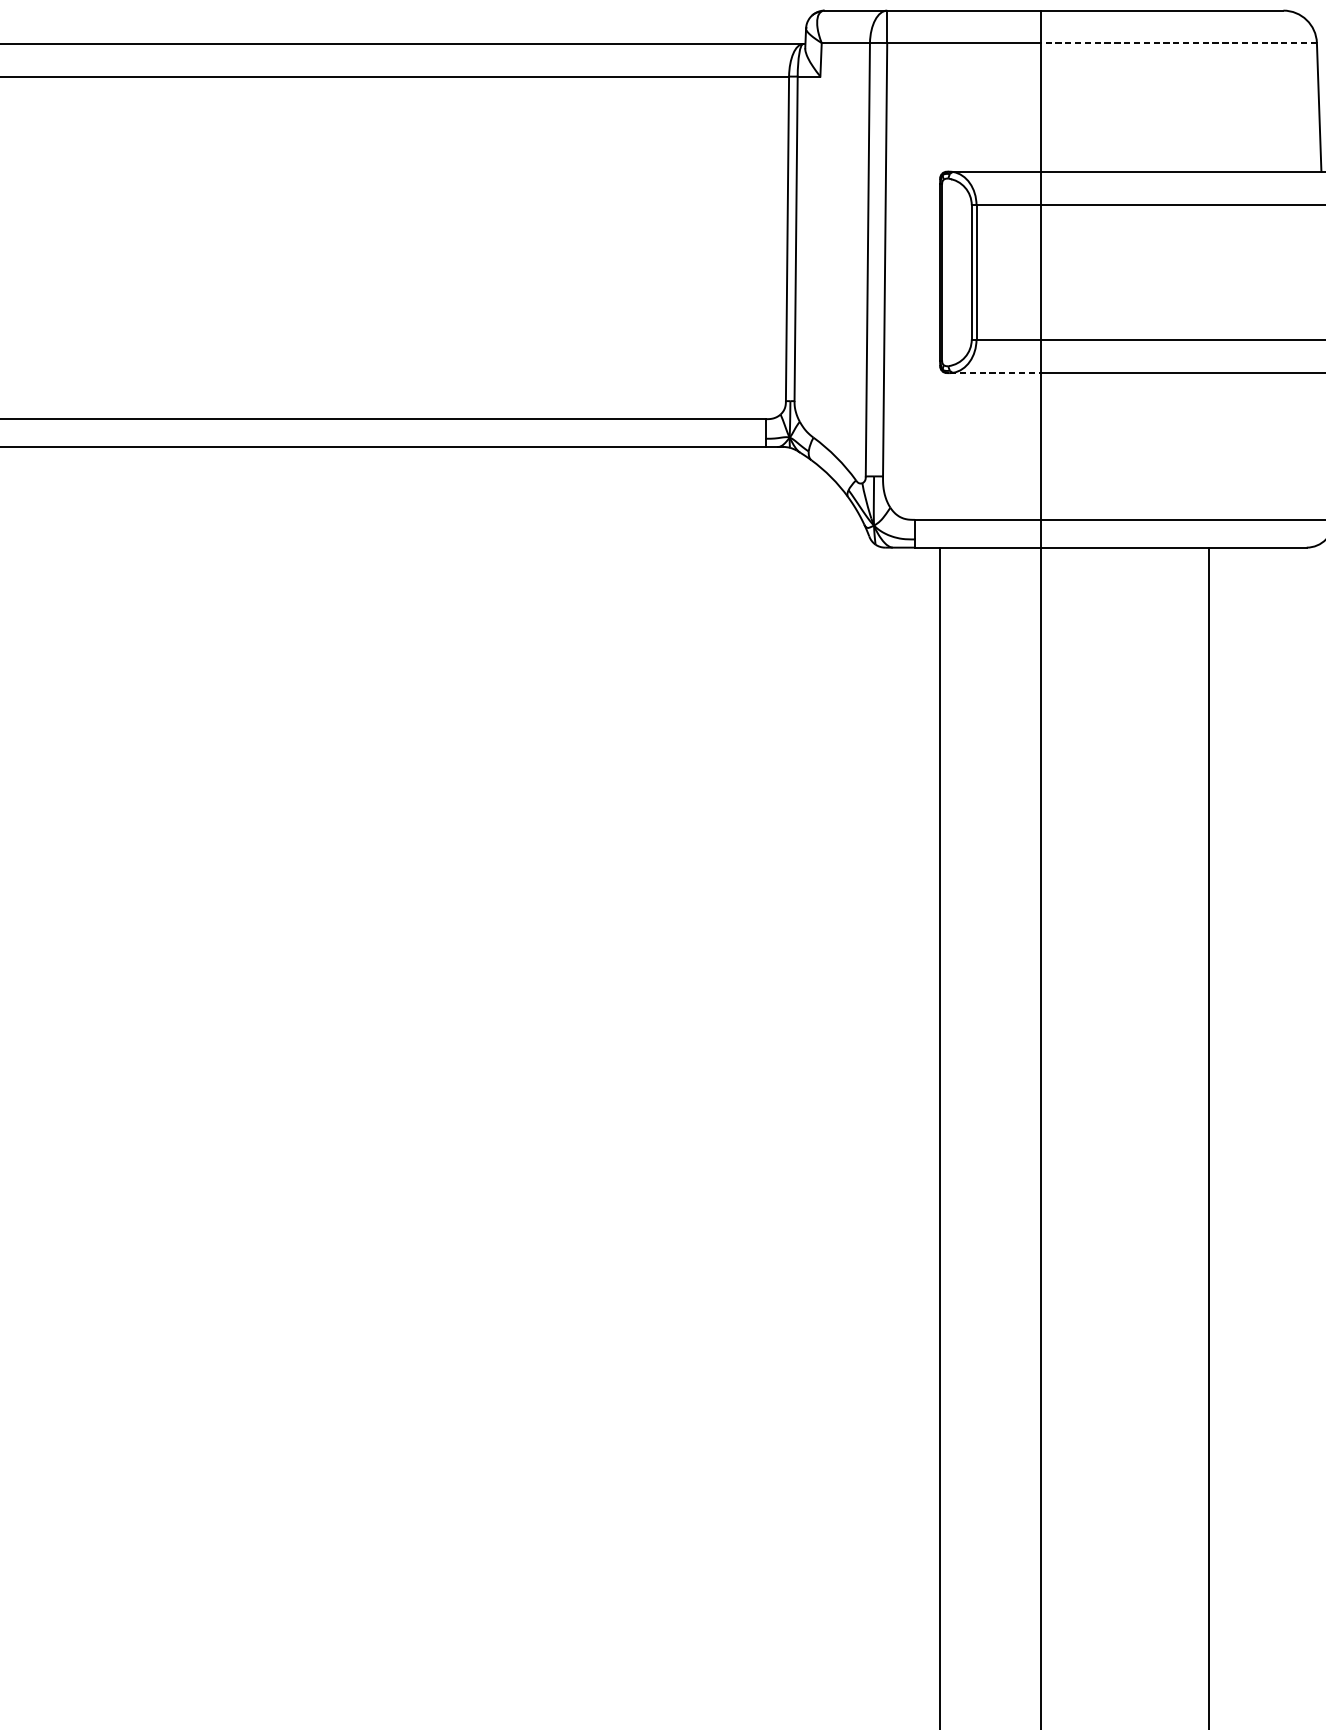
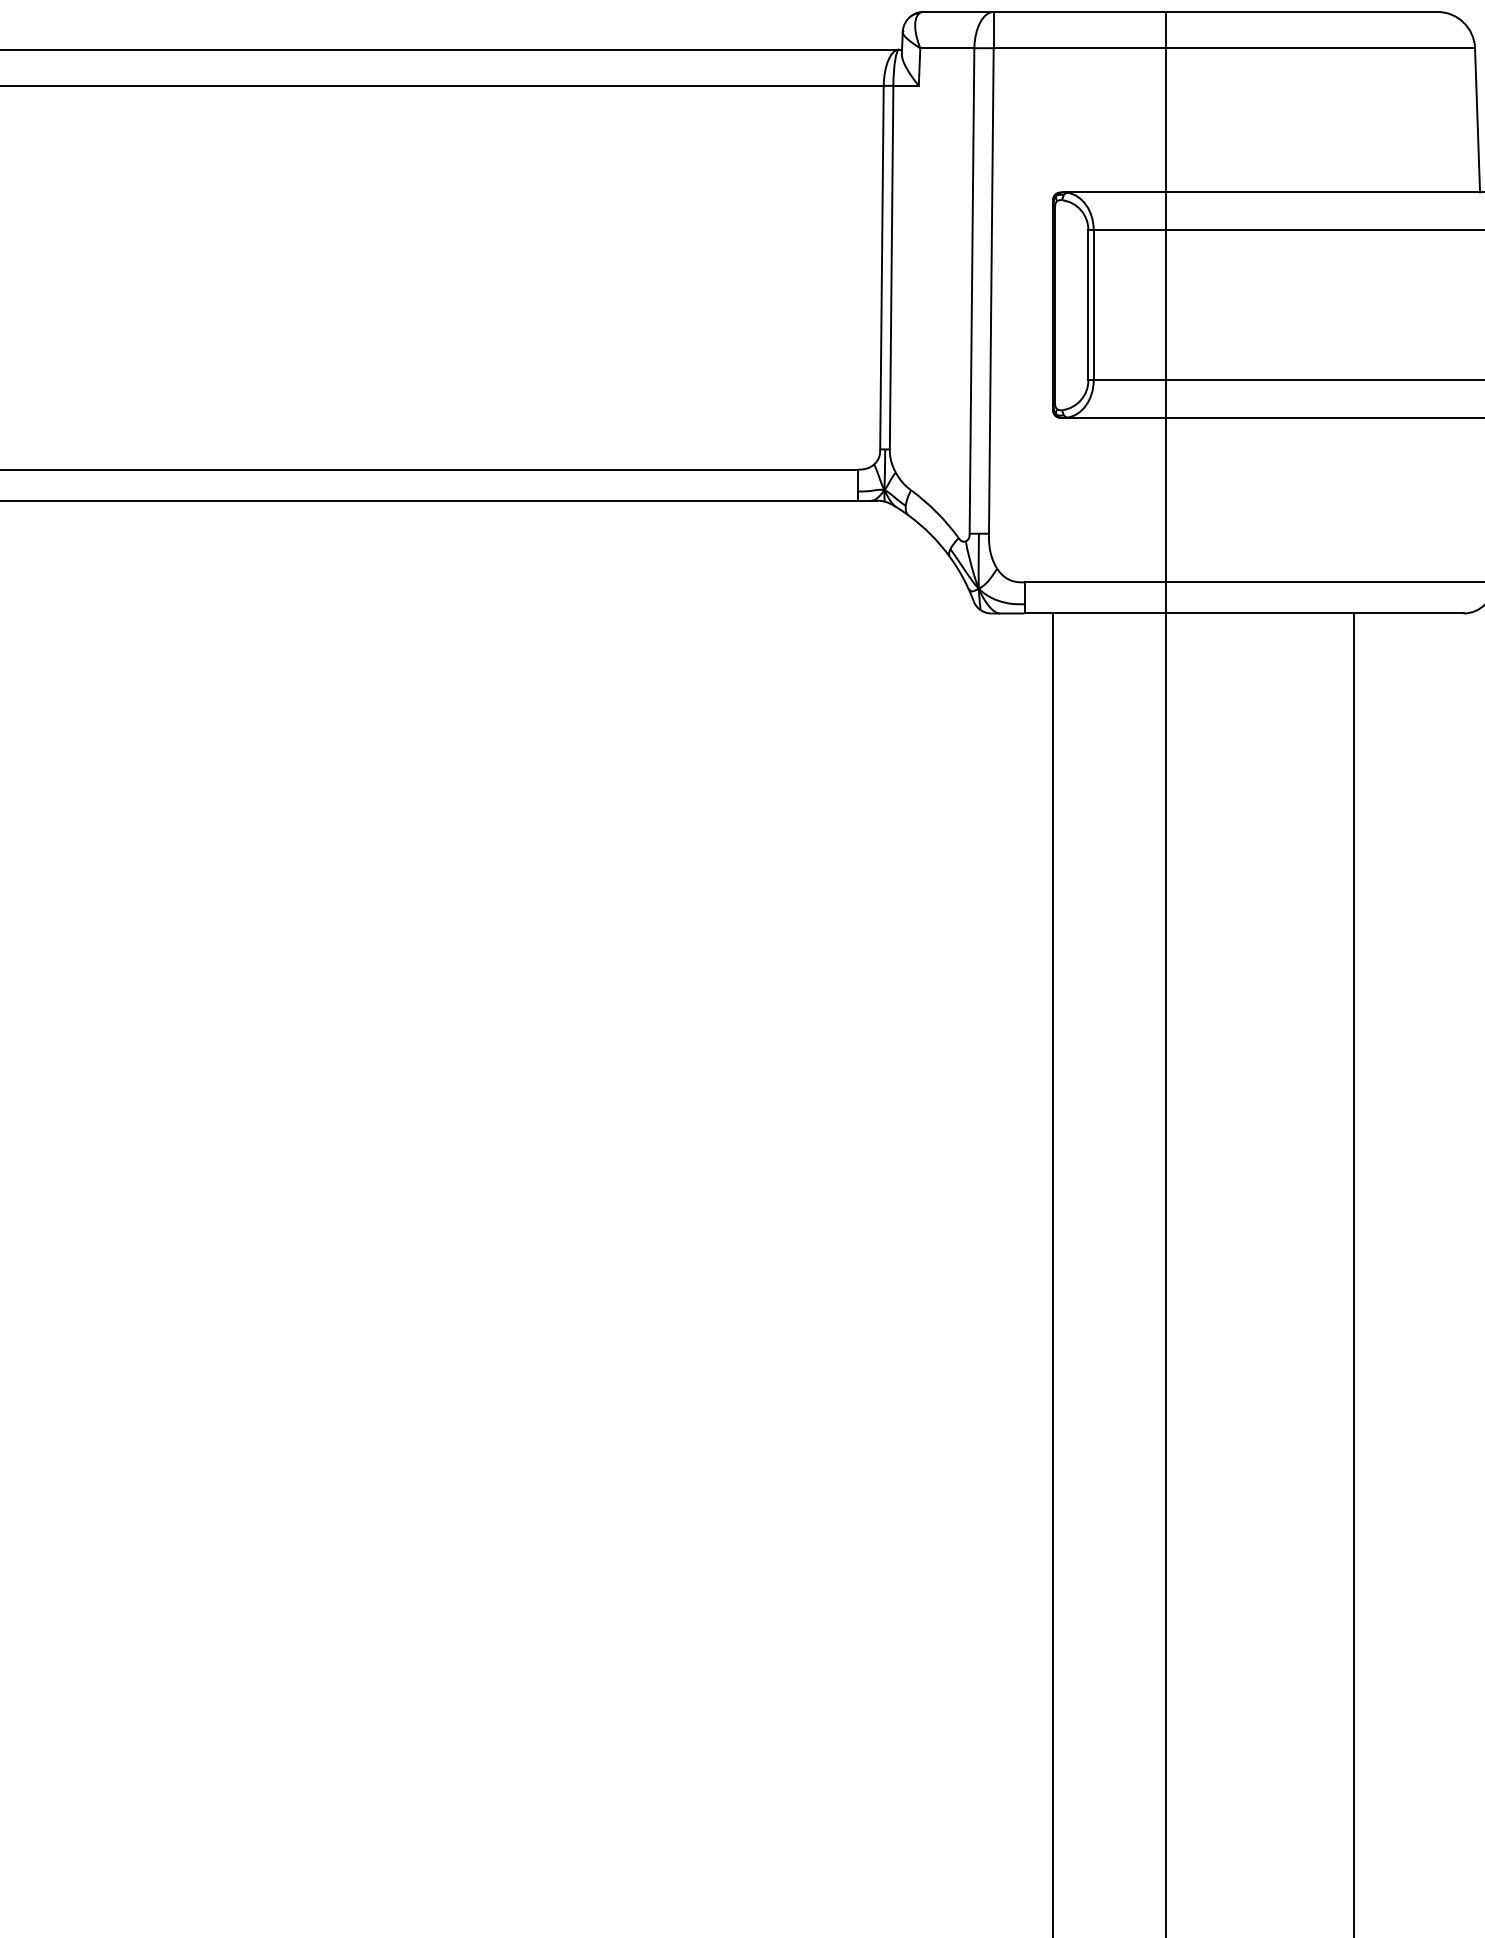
line: (1178, 43) -> (1320, 48), dashed -> solid
line: (995, 372) -> (1114, 417), dashed -> solid

